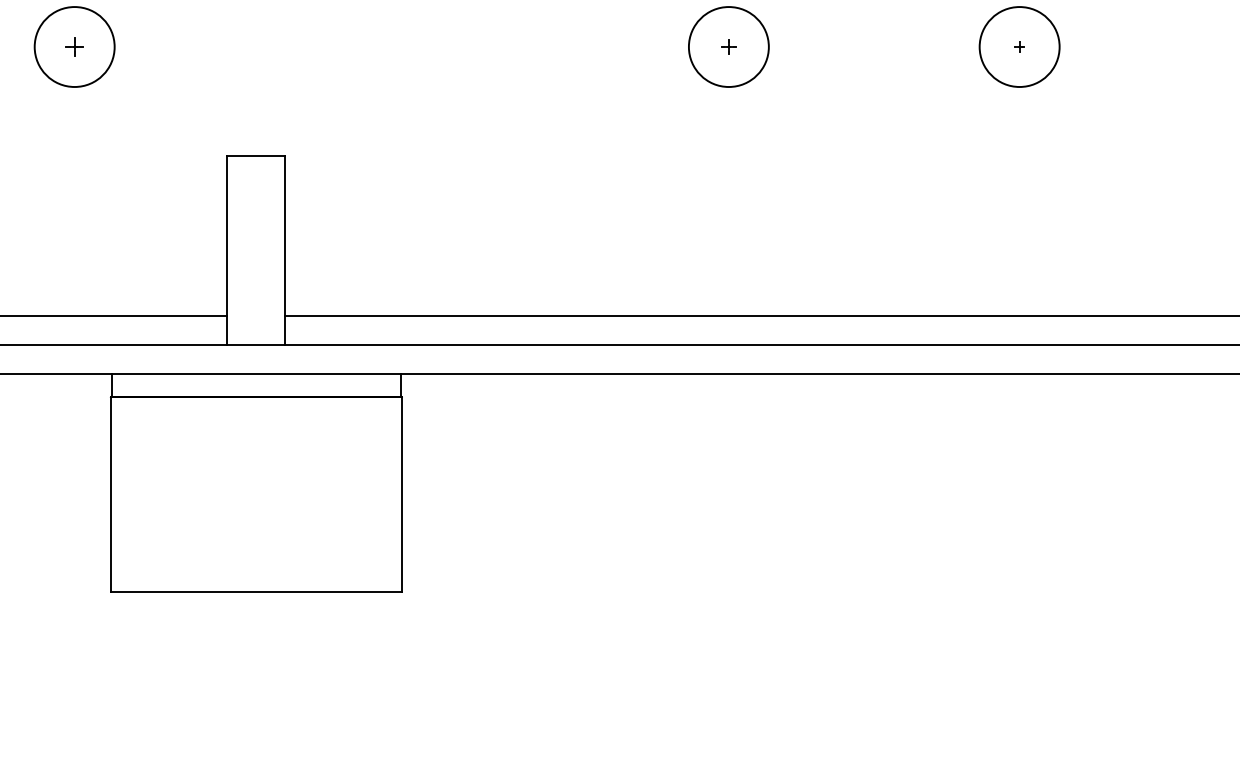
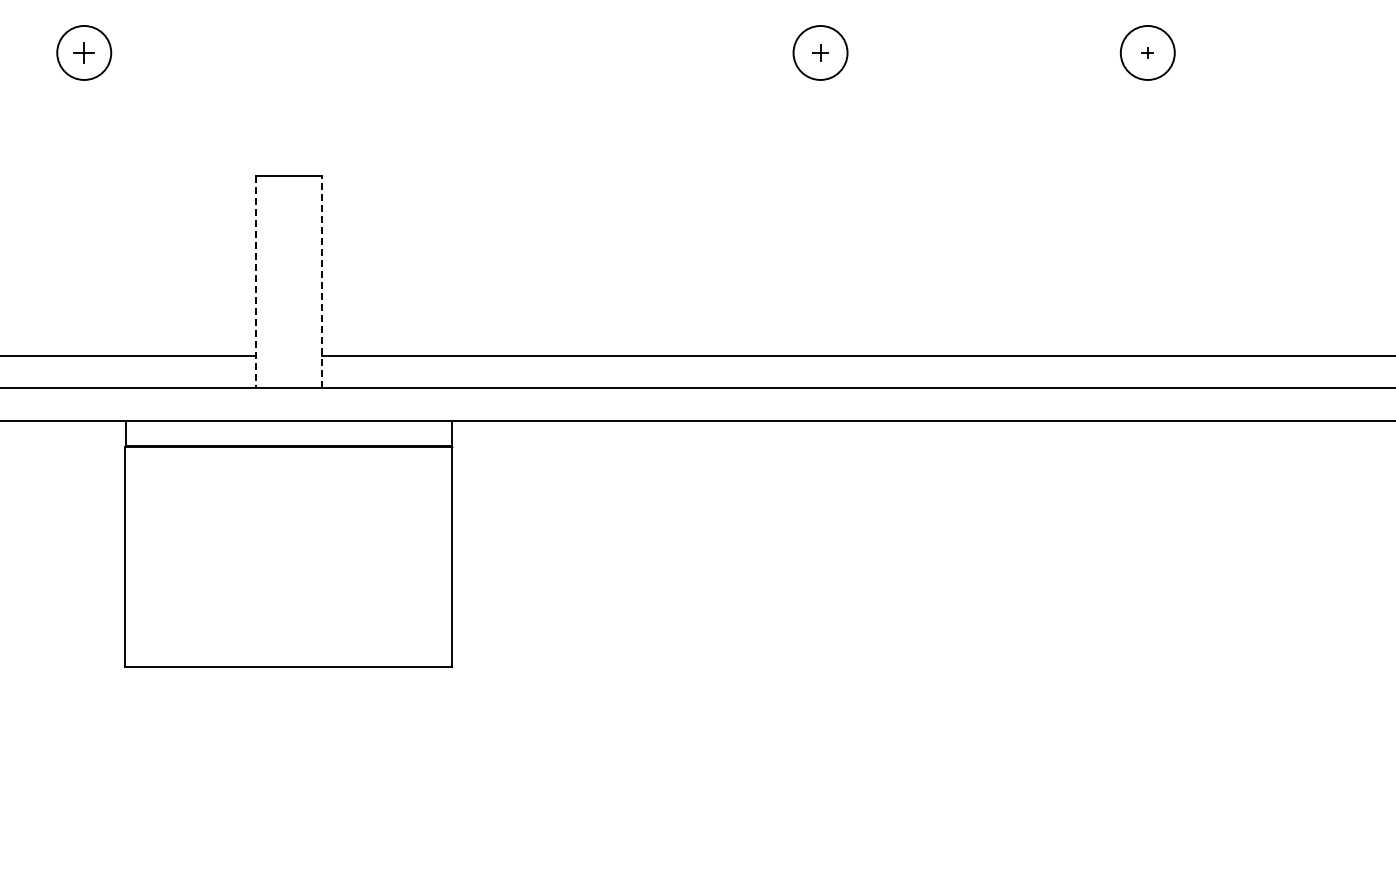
circle: (74, 46) -> (84, 52), size x0.6
circle: (728, 46) -> (820, 52), size x0.6
circle: (1019, 46) -> (1147, 52), size x0.6
line: (227, 250) -> (256, 282), solid -> dashed
line: (285, 250) -> (321, 281), solid -> dashed

